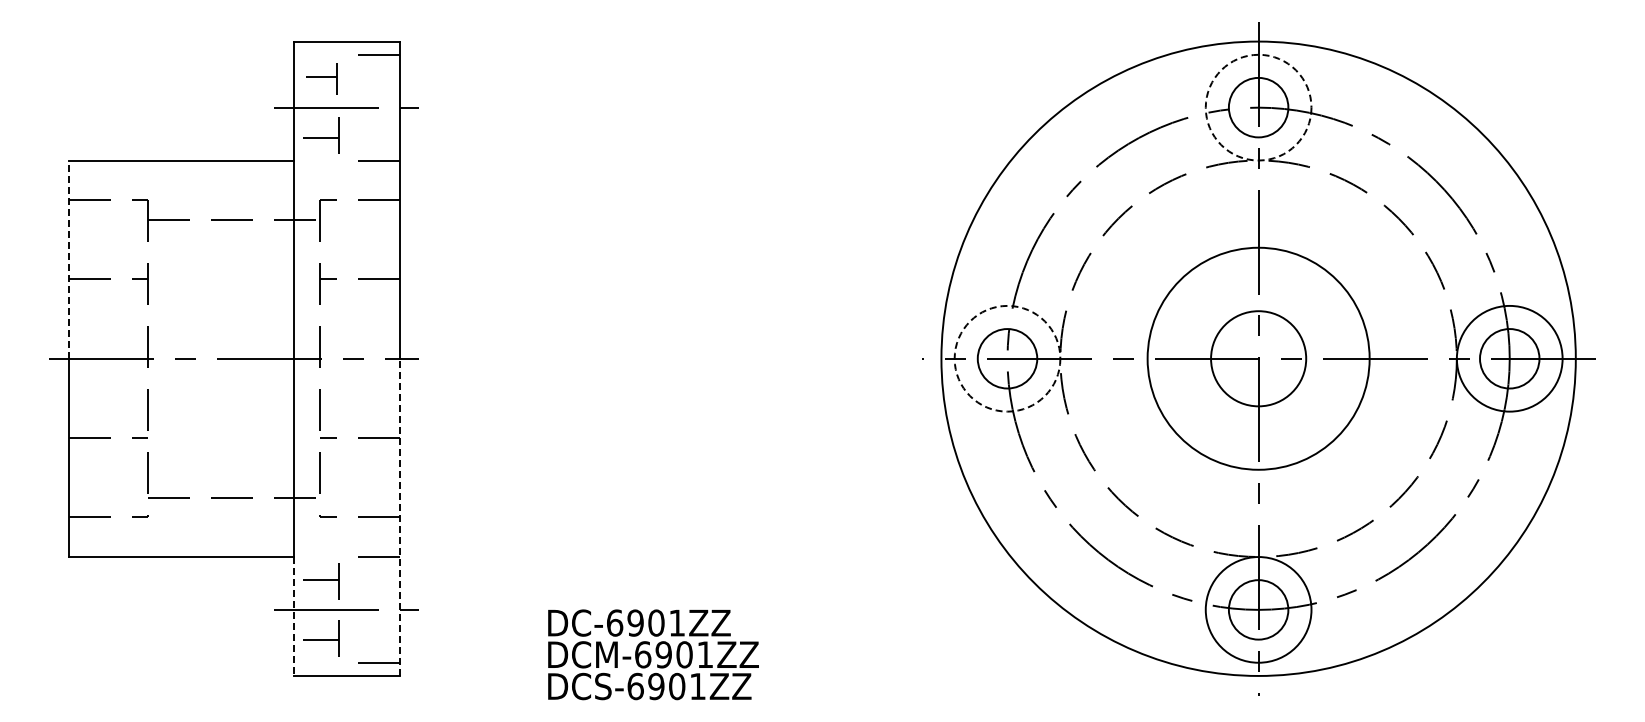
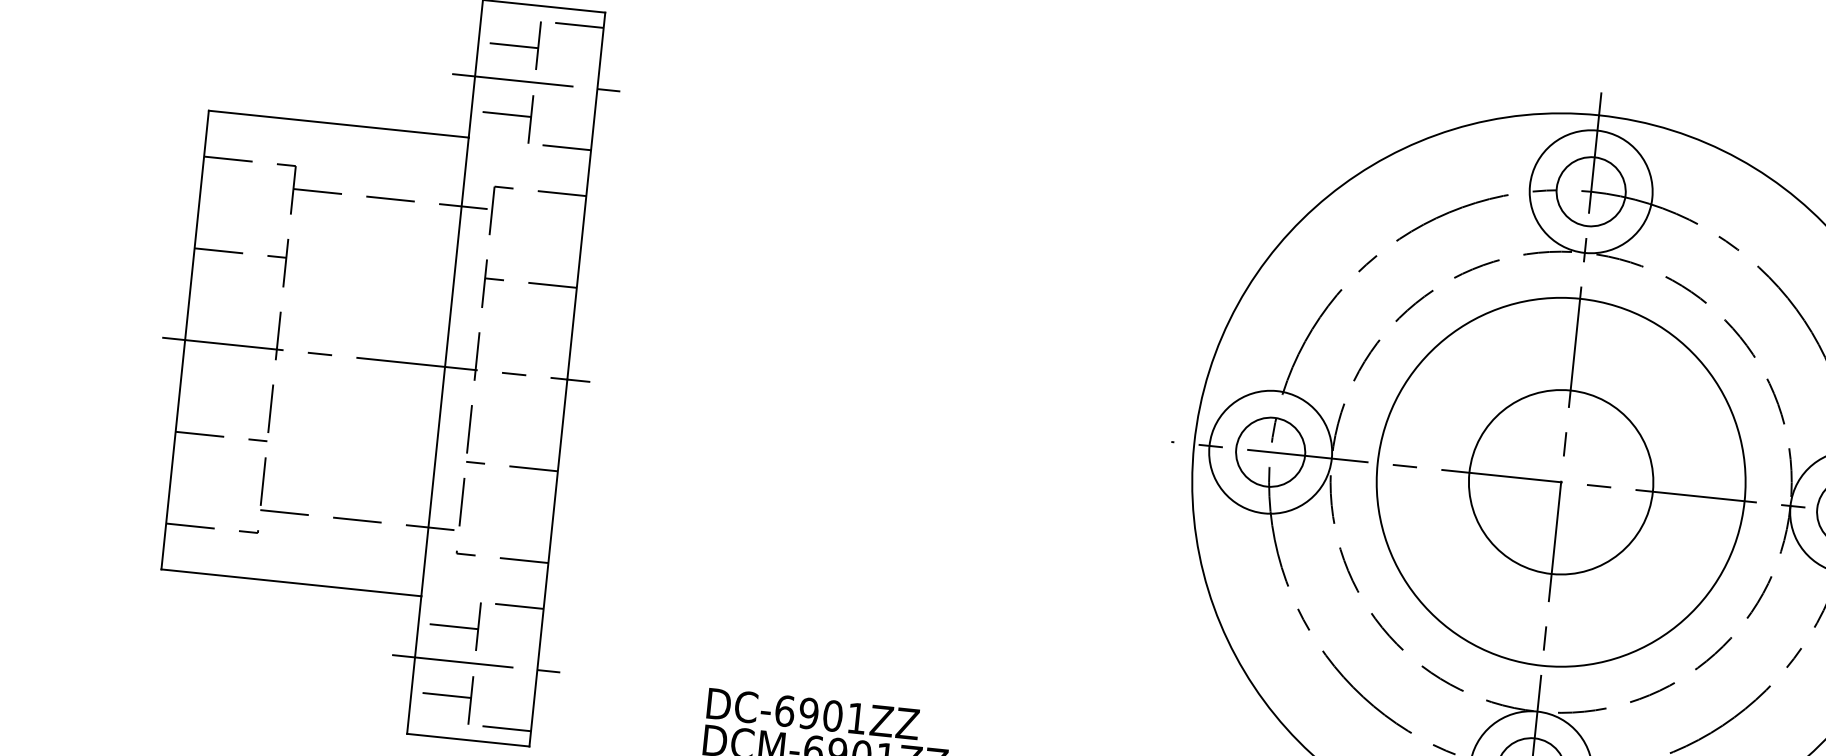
part: (324, 75) -> (514, 42), size x1.67
circle: (1258, 107) -> (1591, 191), dashed -> solid
part: (324, 139) -> (506, 116), size x1.43
line: (69, 259) -> (197, 225), dashed -> solid
circle: (1007, 358) -> (1270, 451), dashed -> solid
circle: (1258, 358) -> (1561, 481), size x1.43
circle: (1258, 358) -> (1561, 481), size x1.67
line: (399, 517) -> (548, 563), dashed -> solid
part: (324, 577) -> (454, 623), size x1.43
line: (293, 616) -> (413, 665), dashed -> solid
part: (324, 641) -> (446, 697), size x1.43

